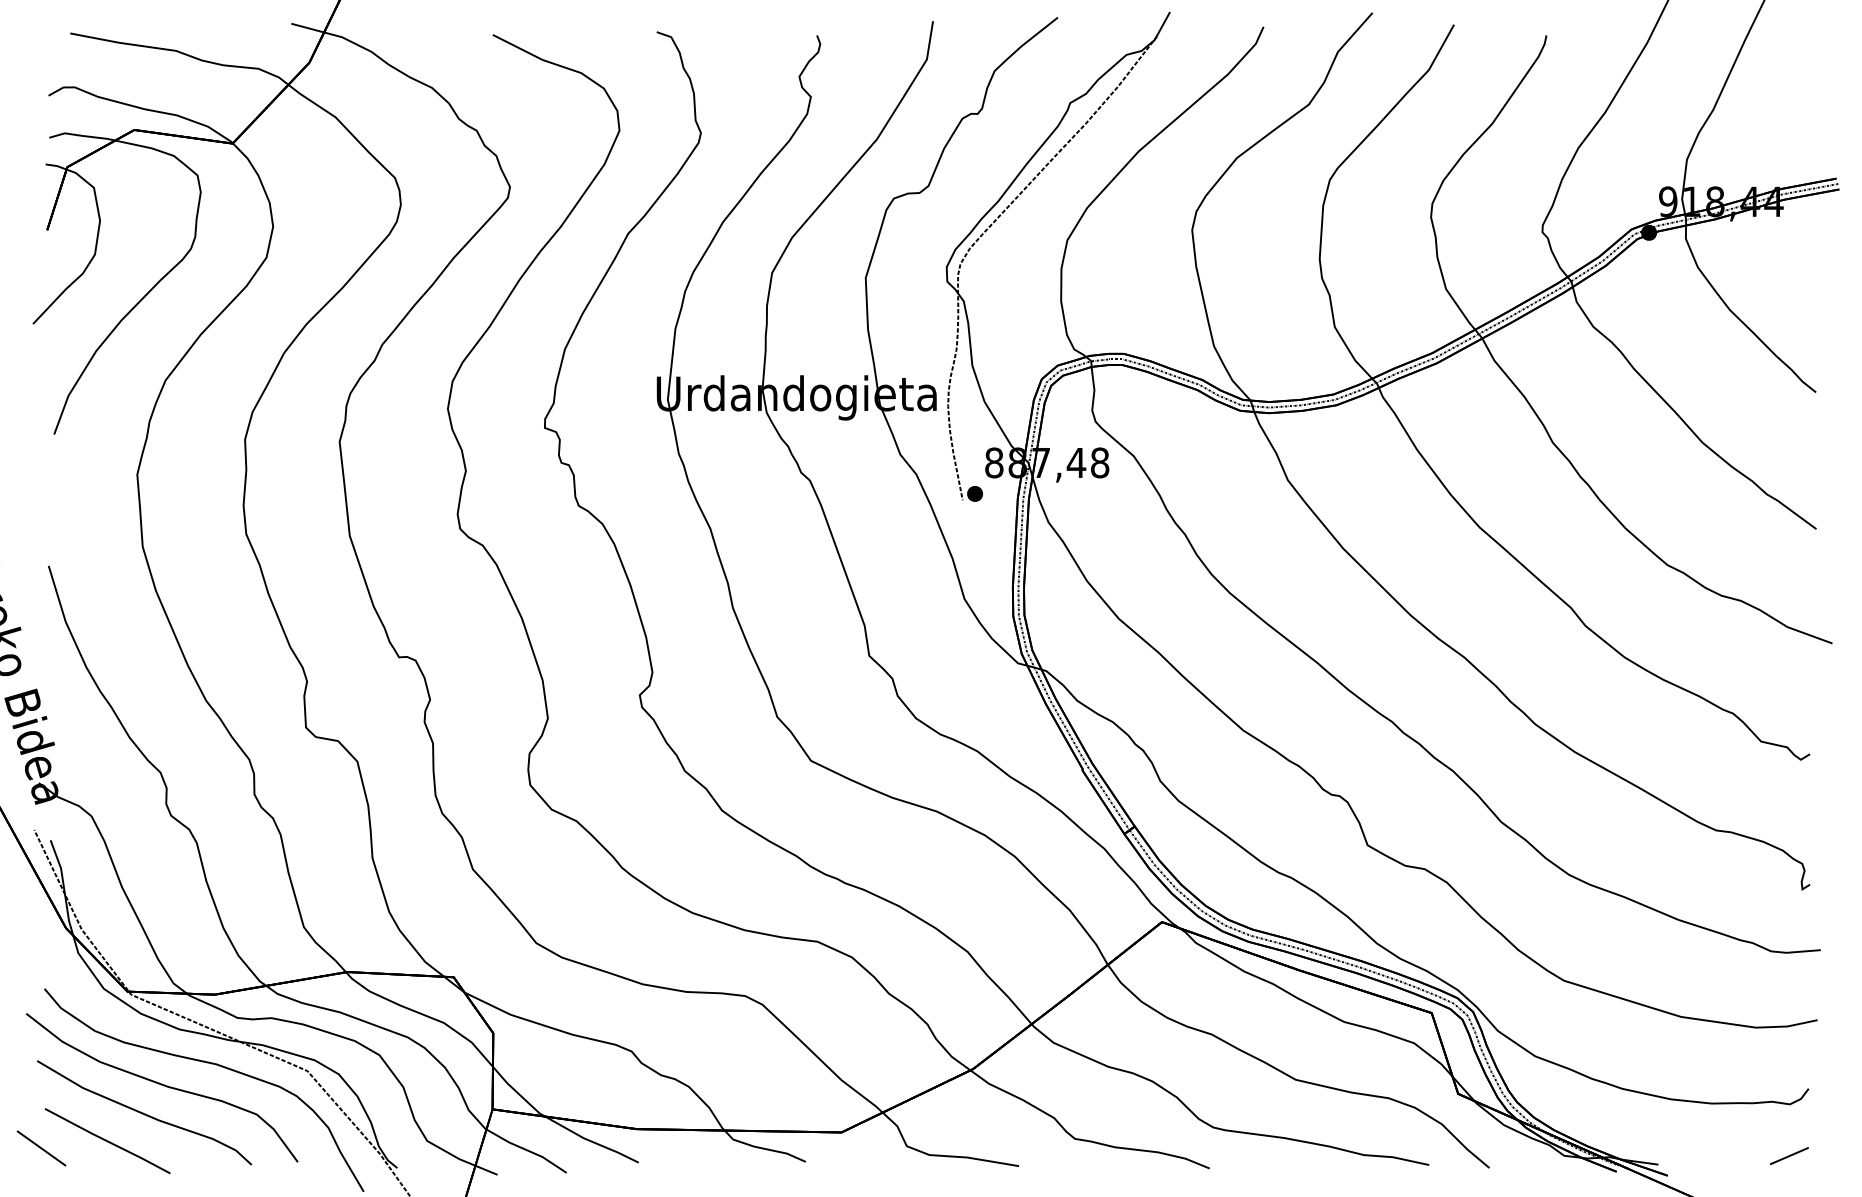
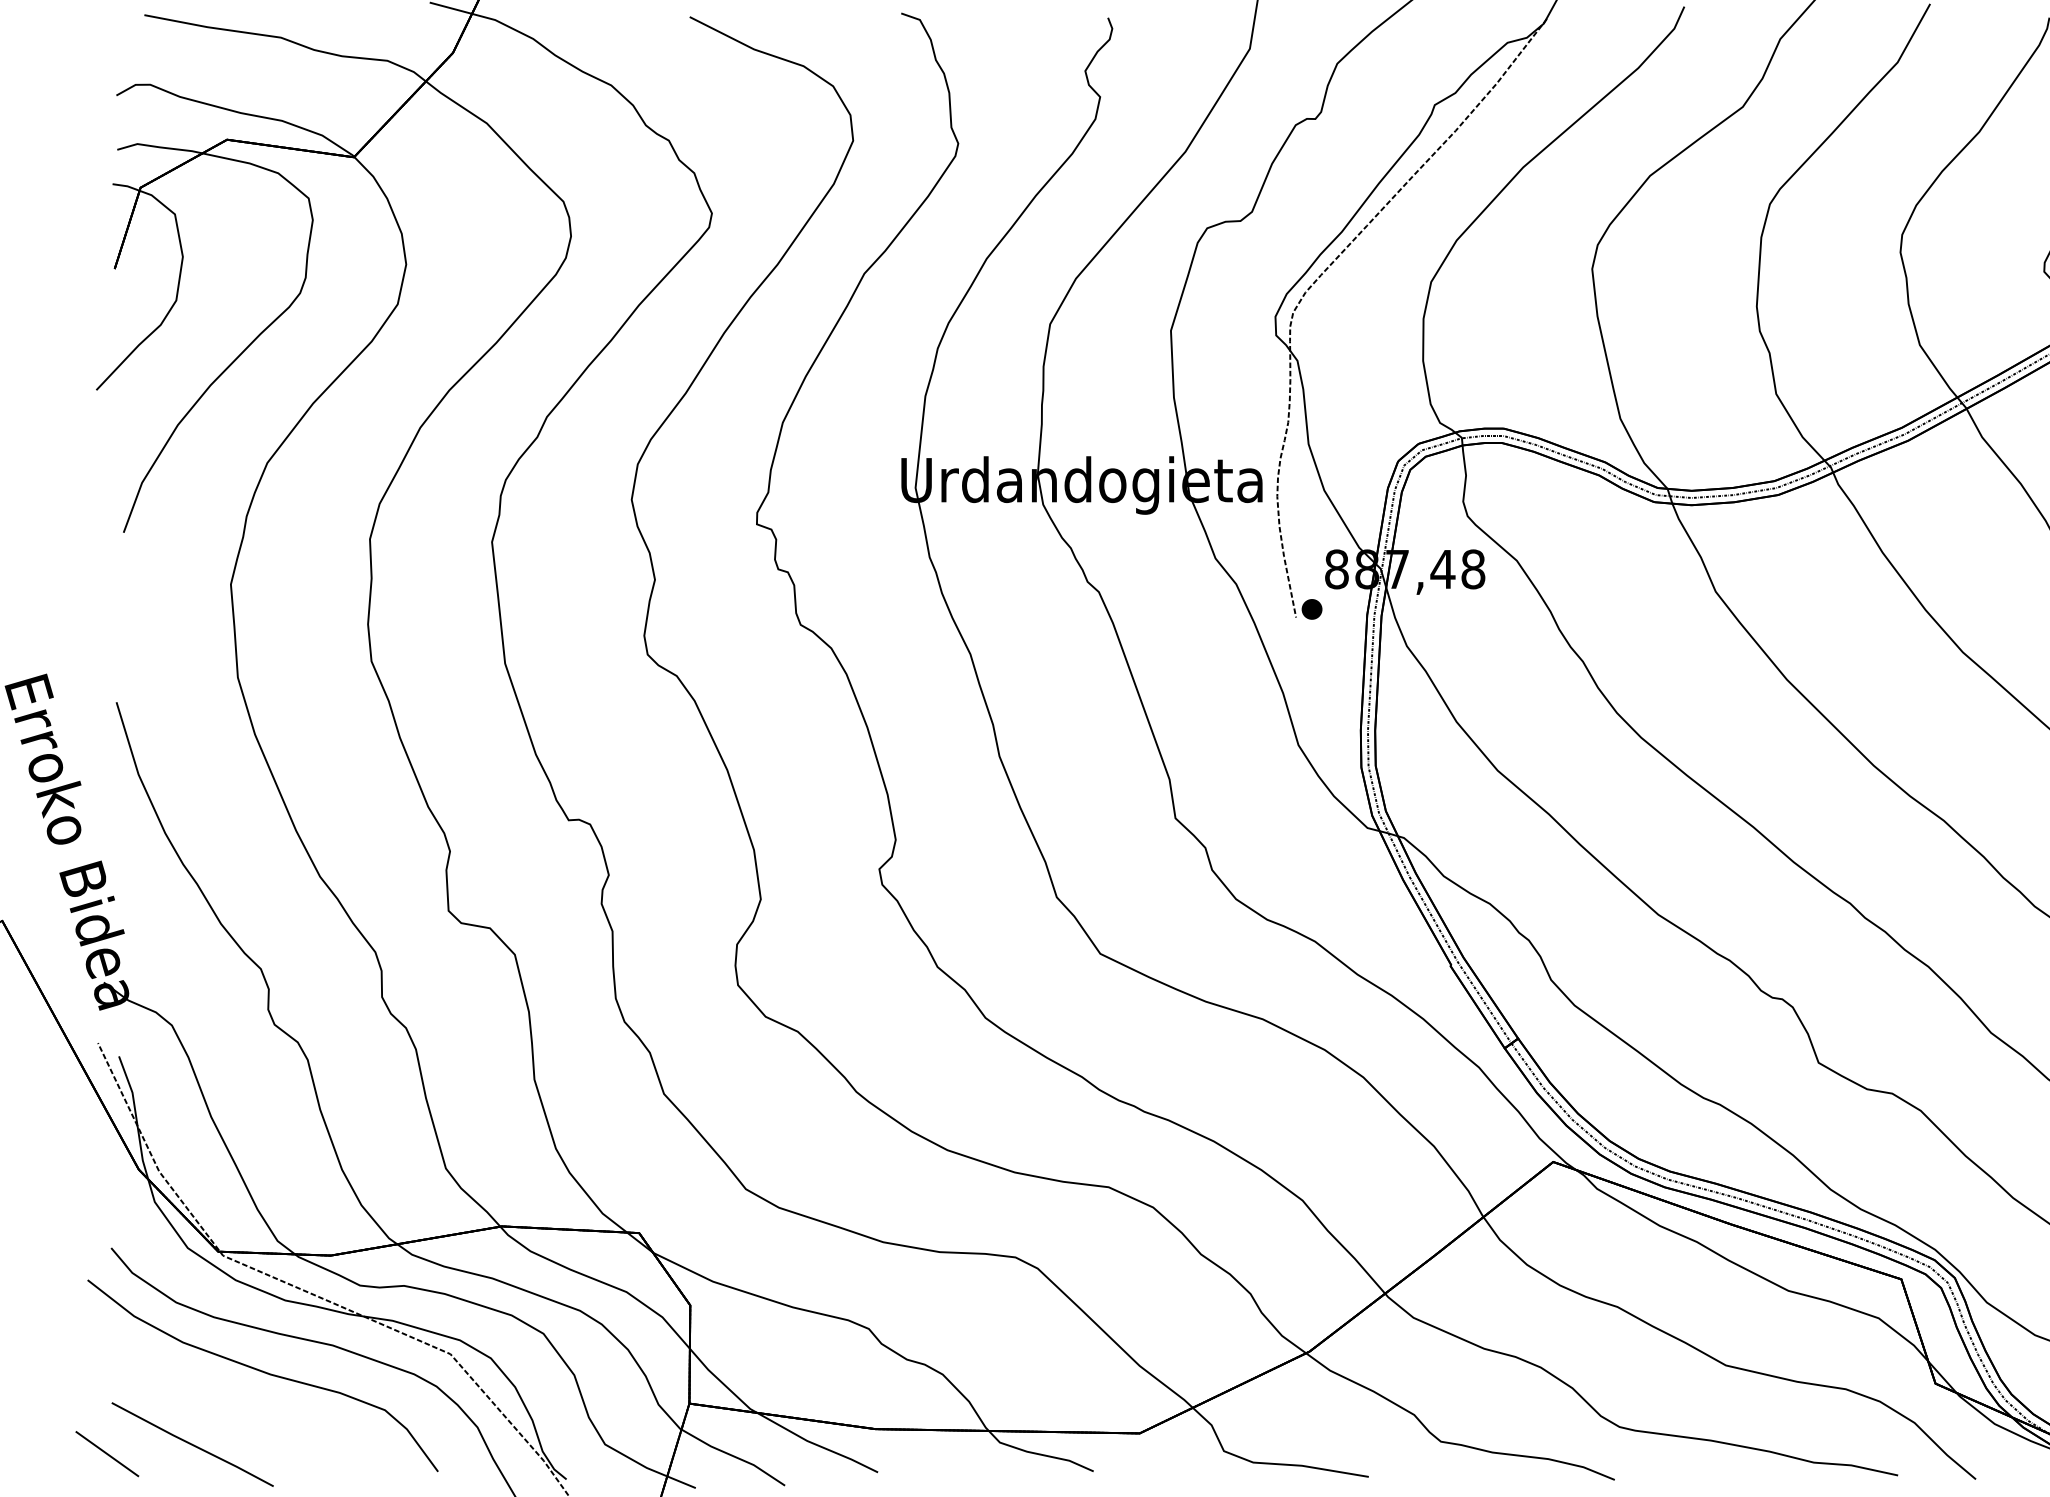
part: (144, 1112) -> (240, 1407), removed

